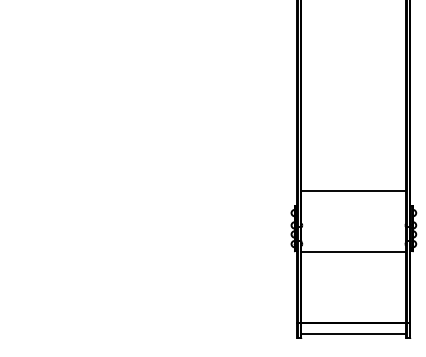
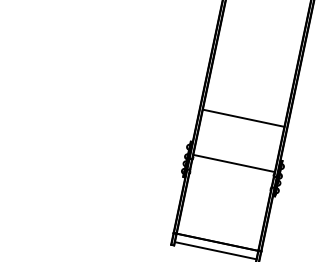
line: (353, 191) -> (243, 118), moved
line: (353, 251) -> (233, 163), moved

